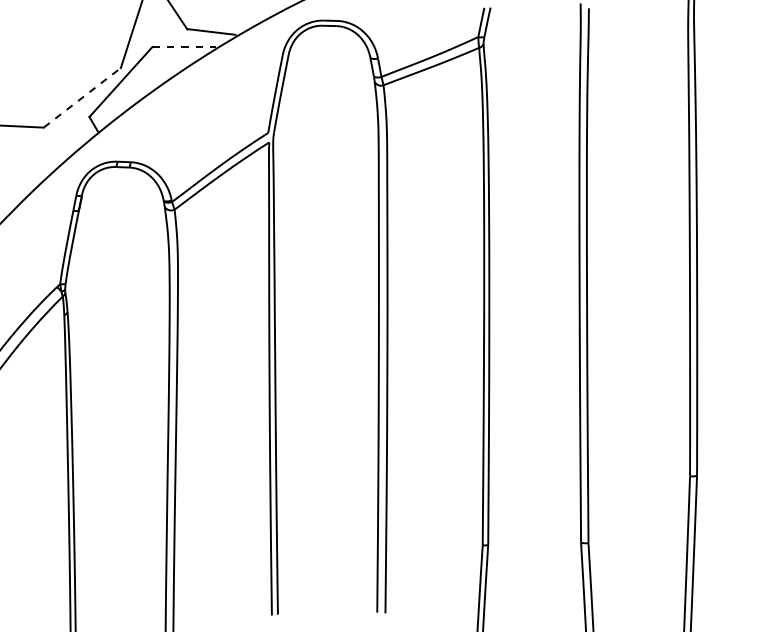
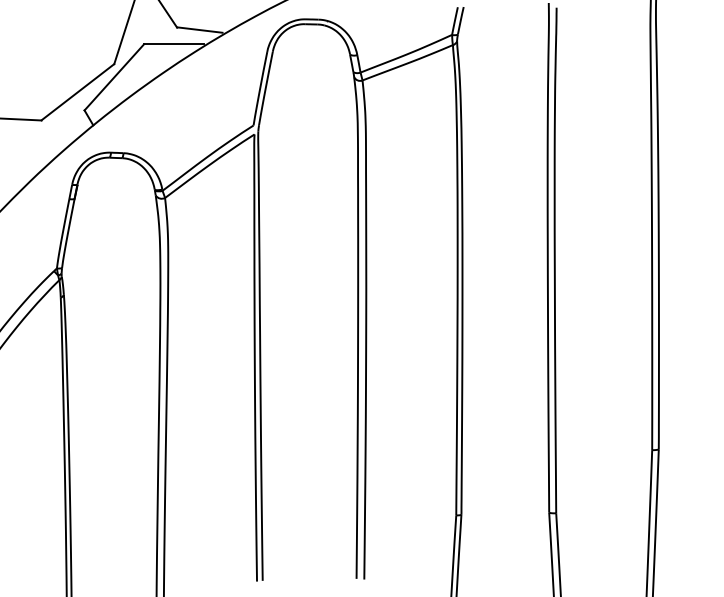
line: (184, 47) -> (174, 44), dashed -> solid
line: (81, 98) -> (77, 92), dashed -> solid

